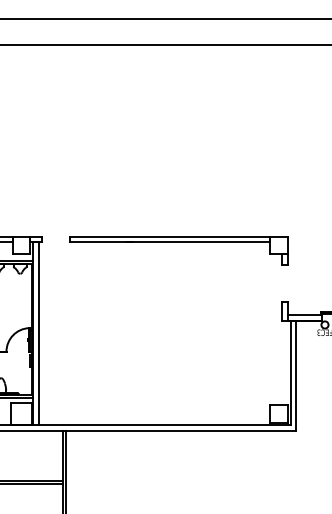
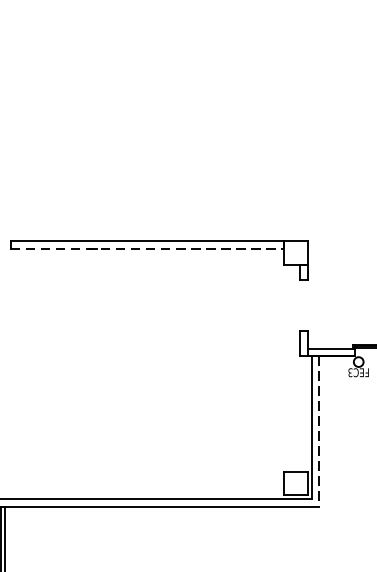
line: (170, 242) -> (147, 249), solid -> dashed
line: (296, 376) -> (319, 432), solid -> dashed

